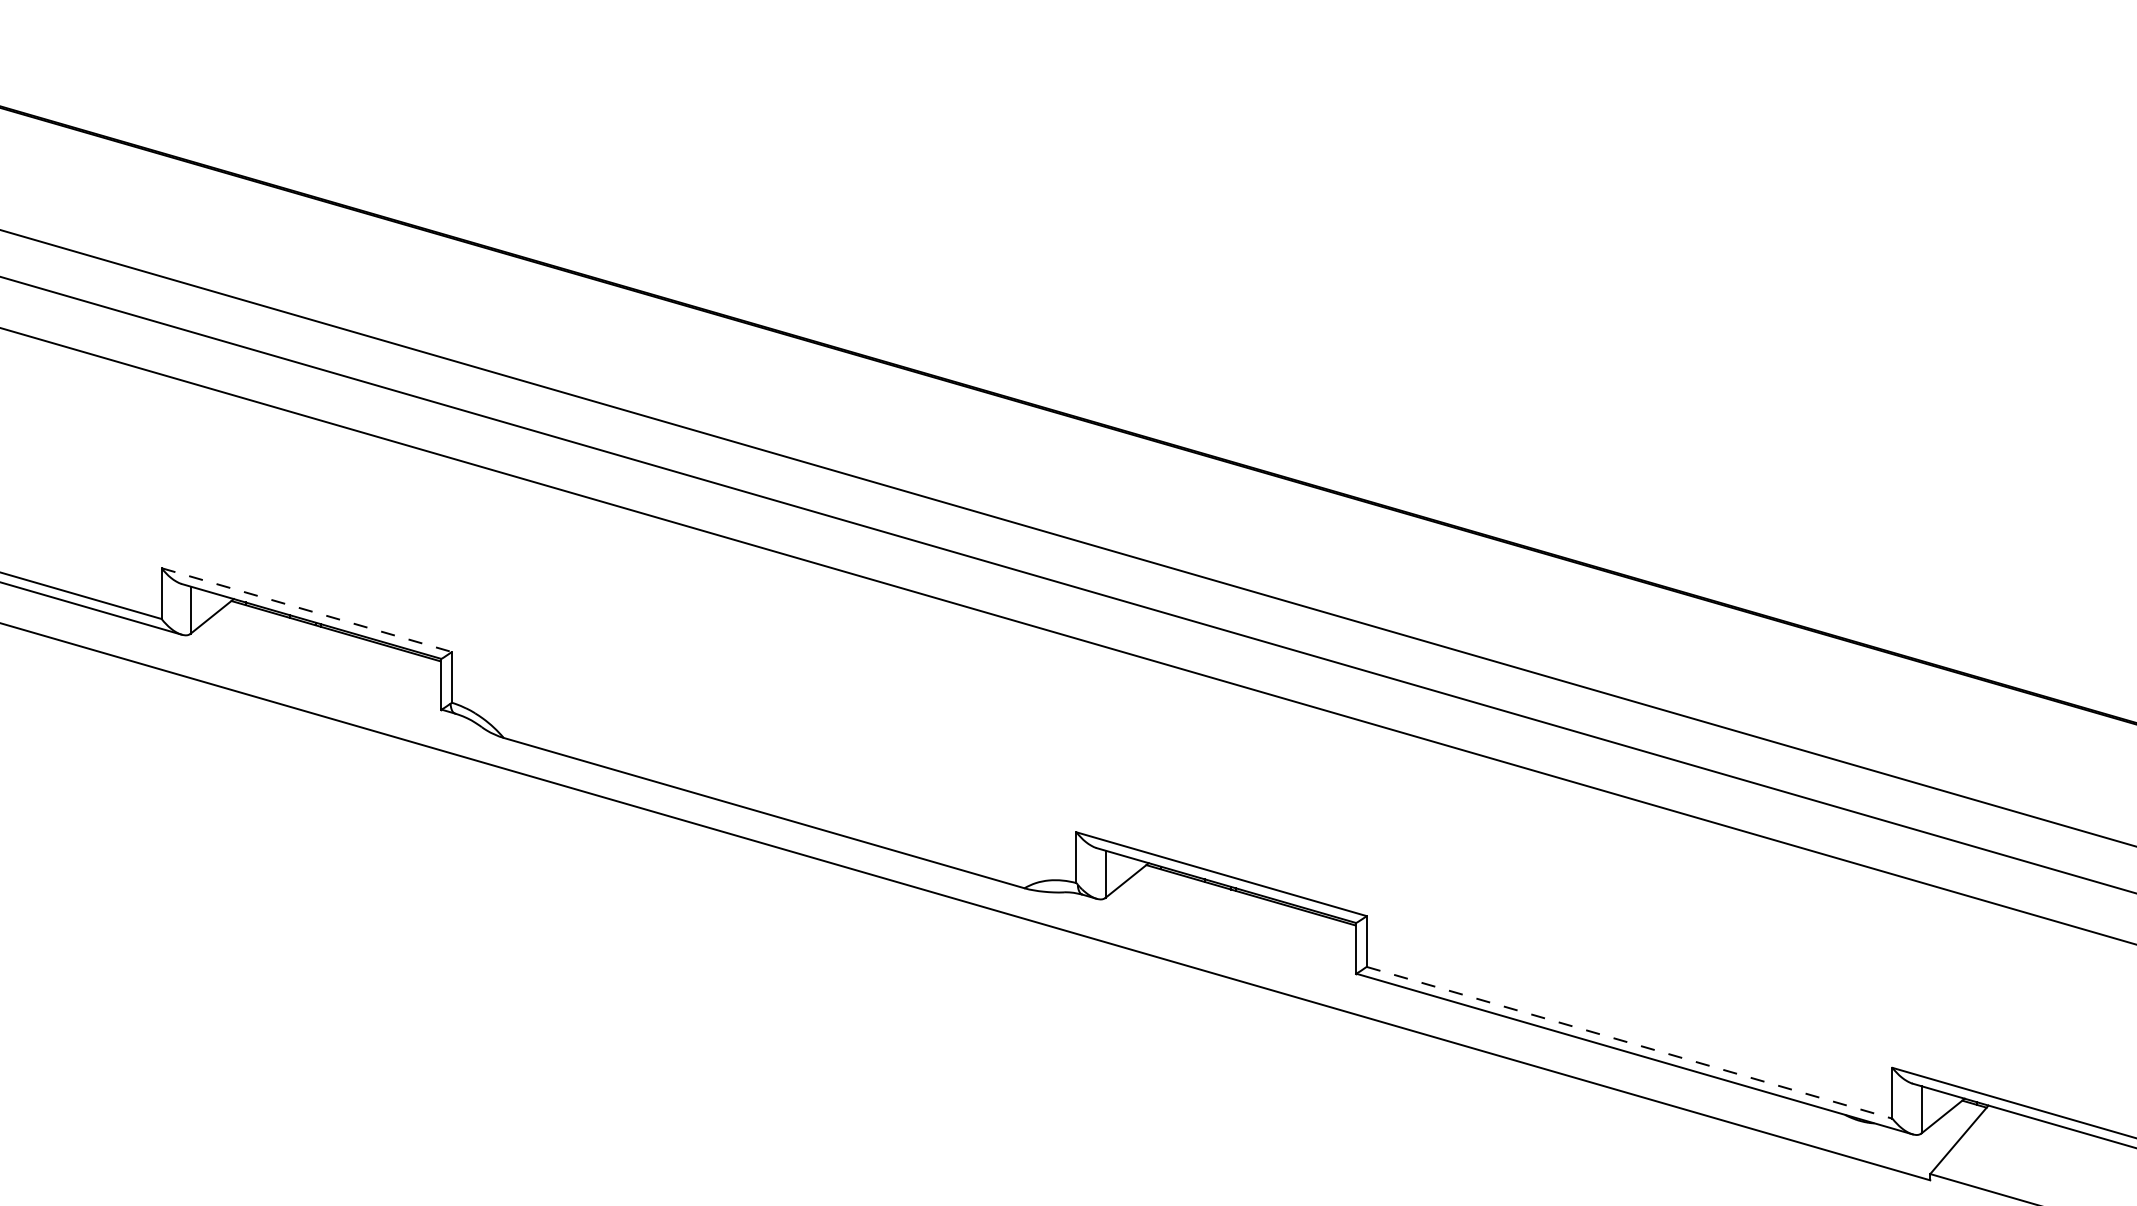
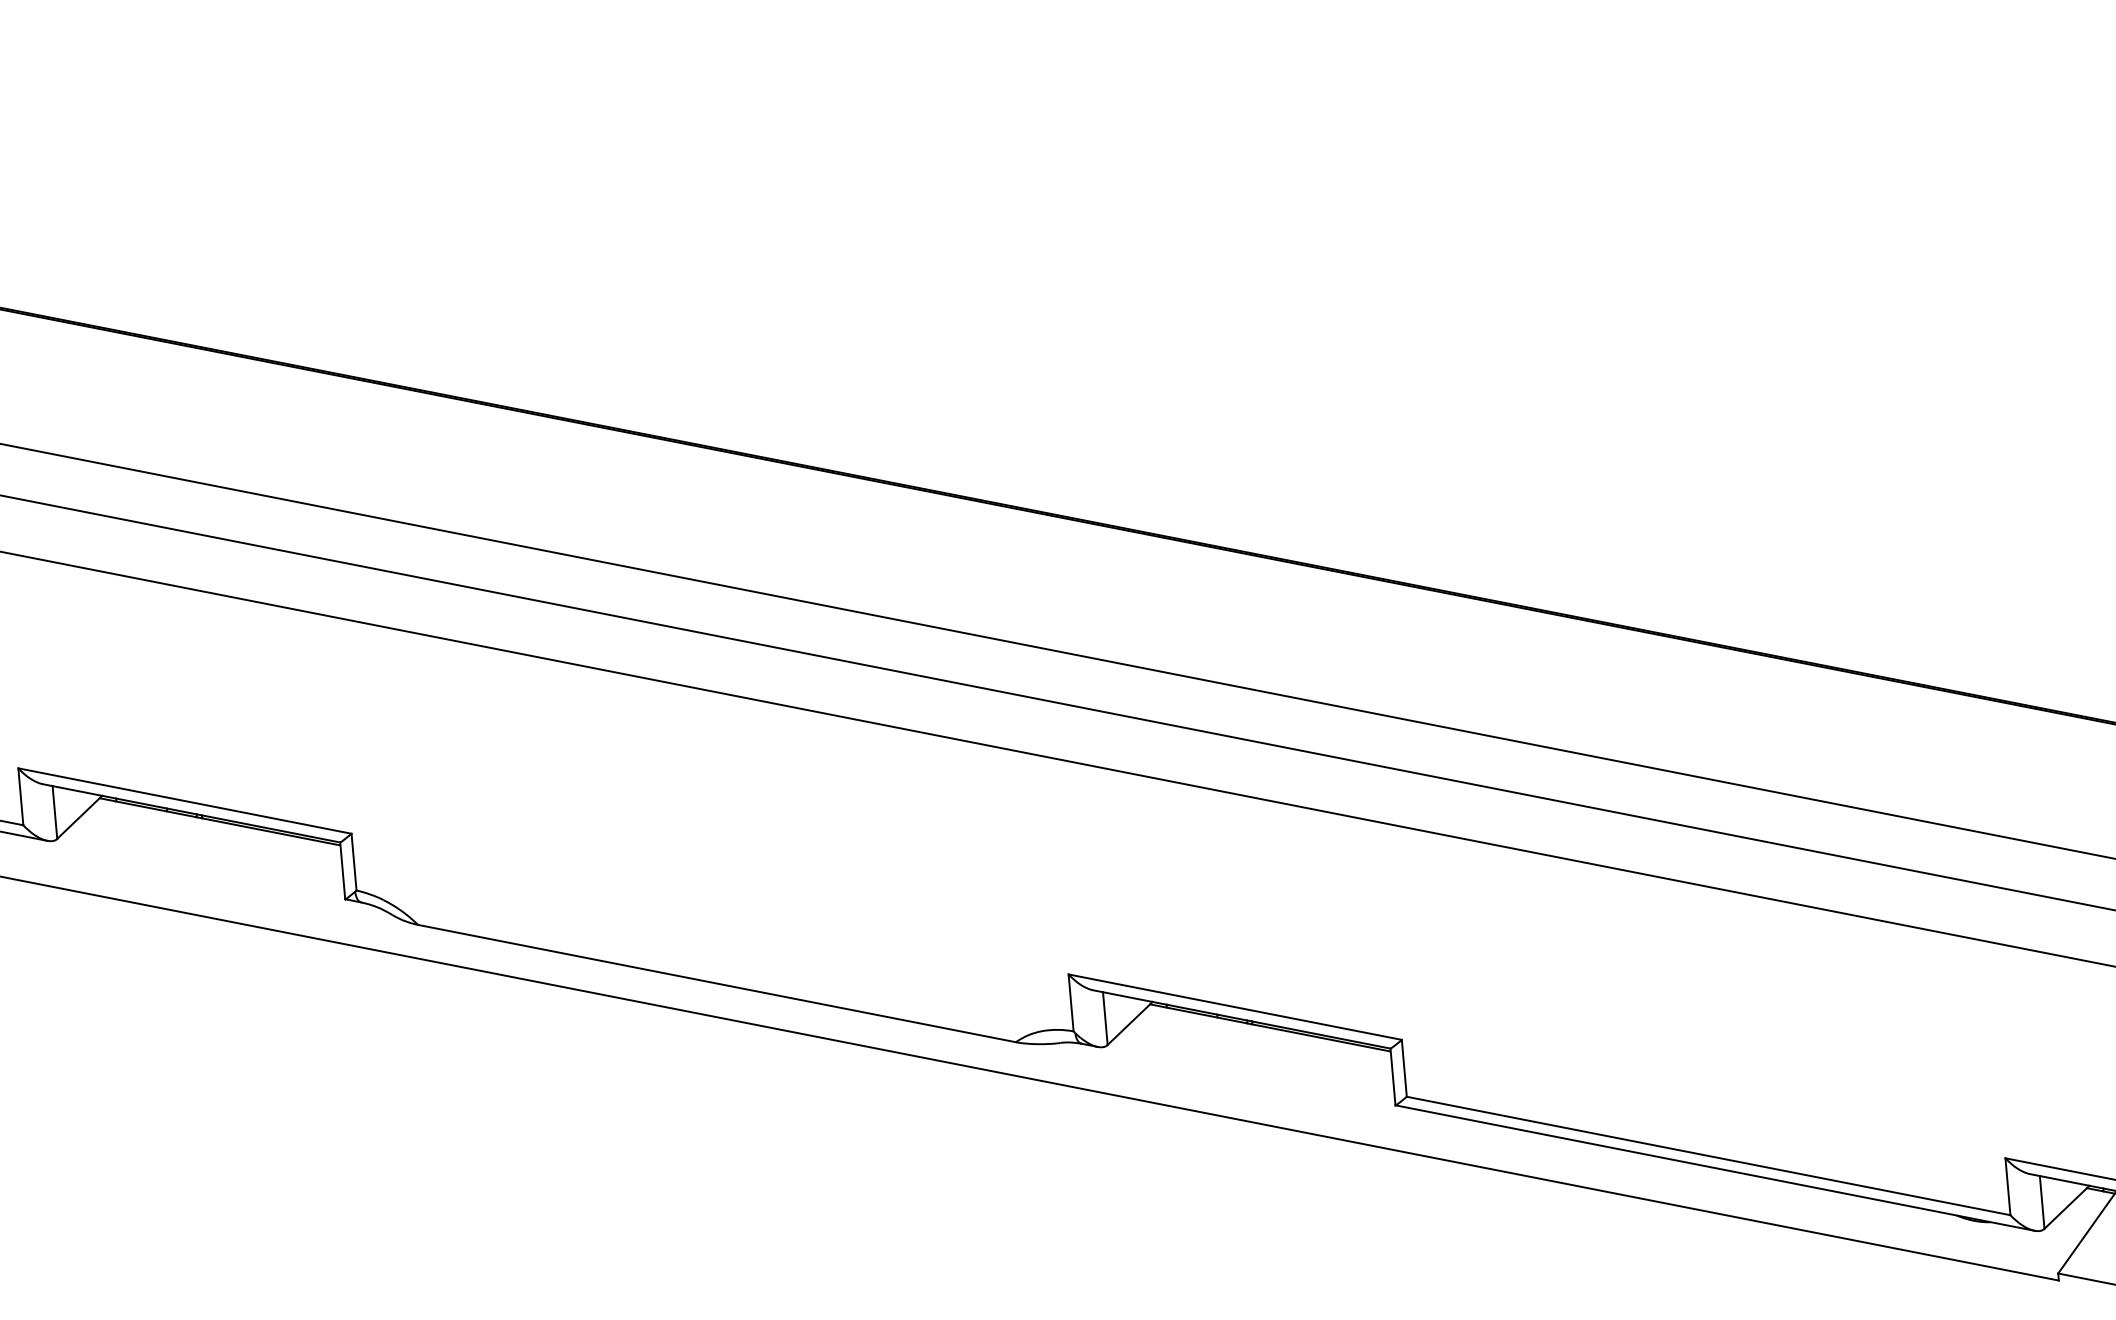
line: (307, 610) -> (185, 801), dashed -> solid
line: (1629, 1042) -> (1708, 1155), dashed -> solid

